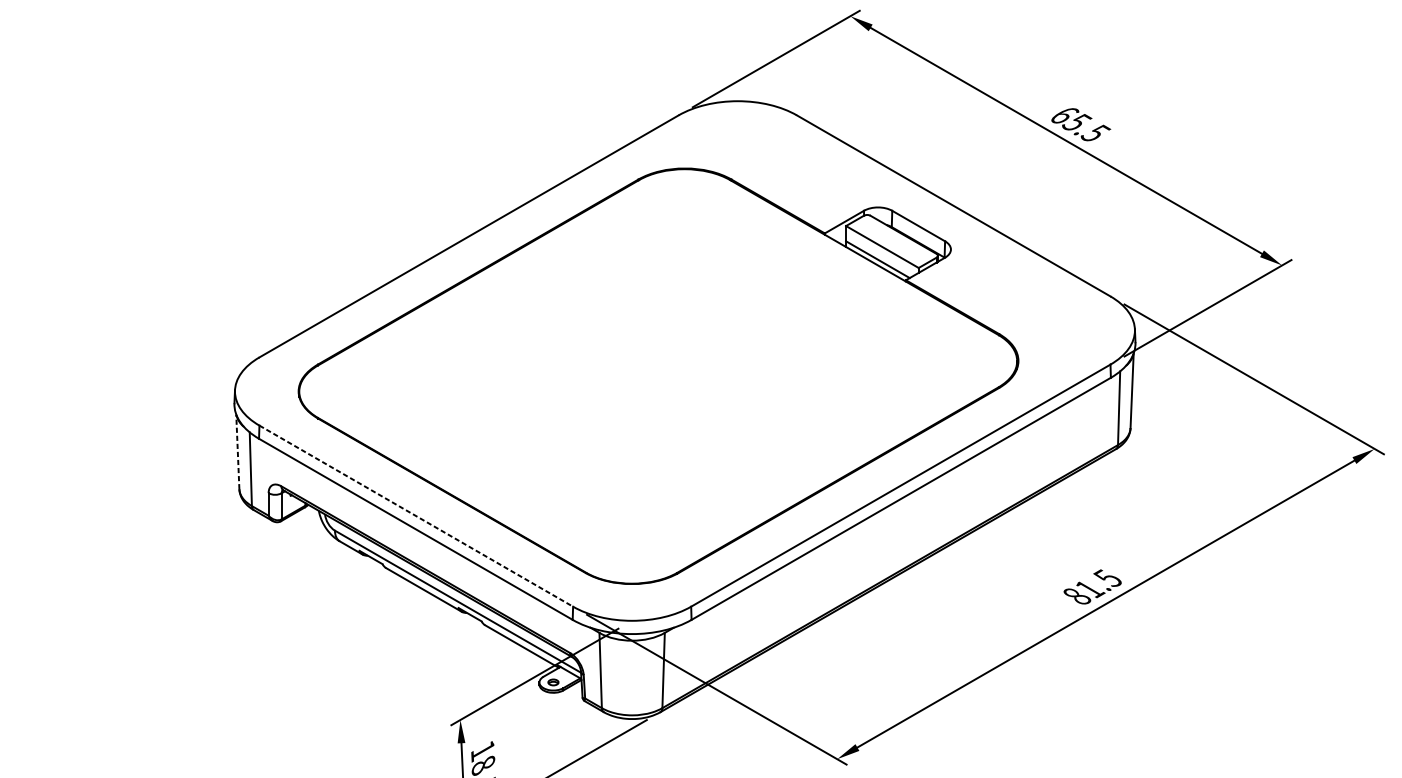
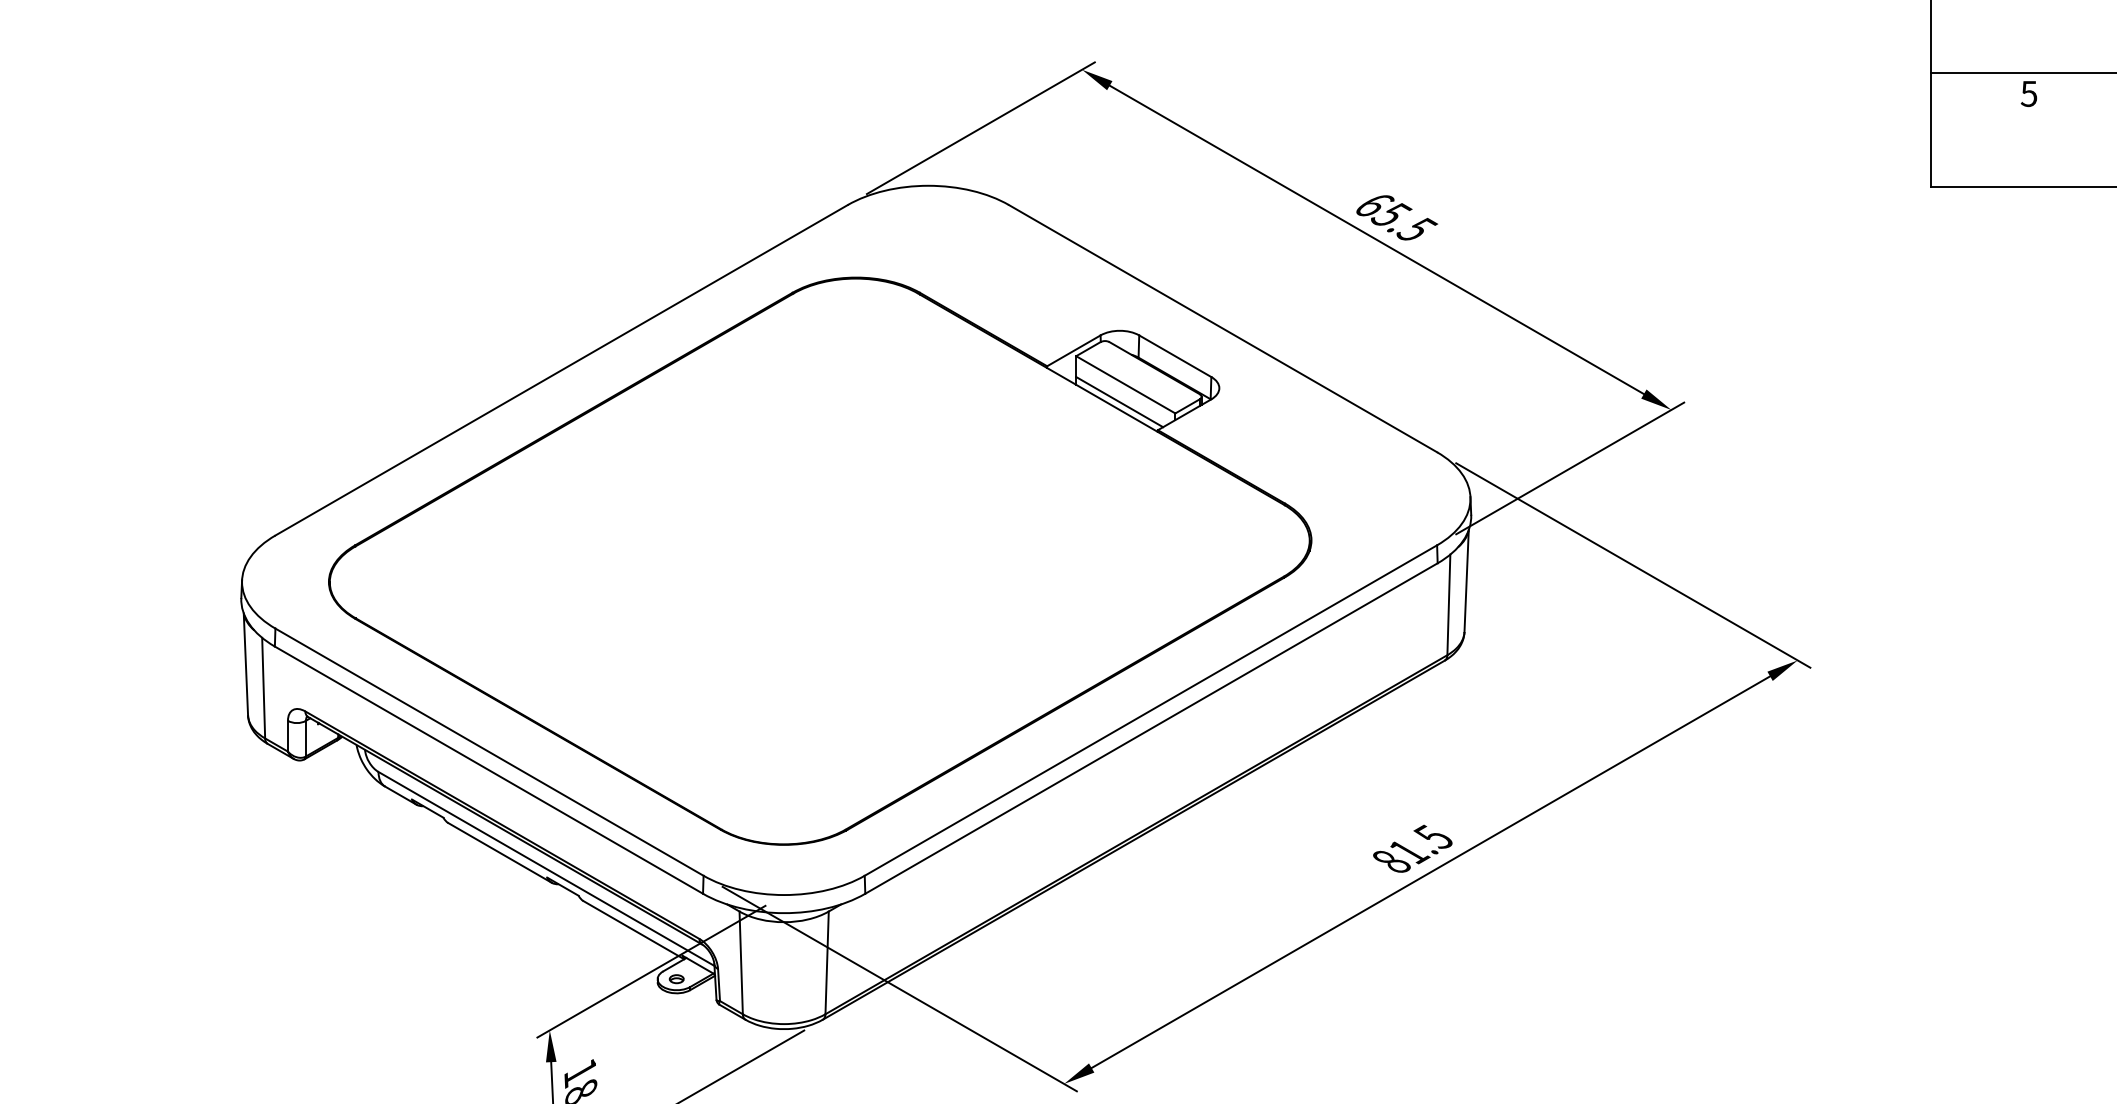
line: (237, 451) -> (245, 663), dashed -> solid
line: (416, 516) -> (489, 752), dashed -> solid

